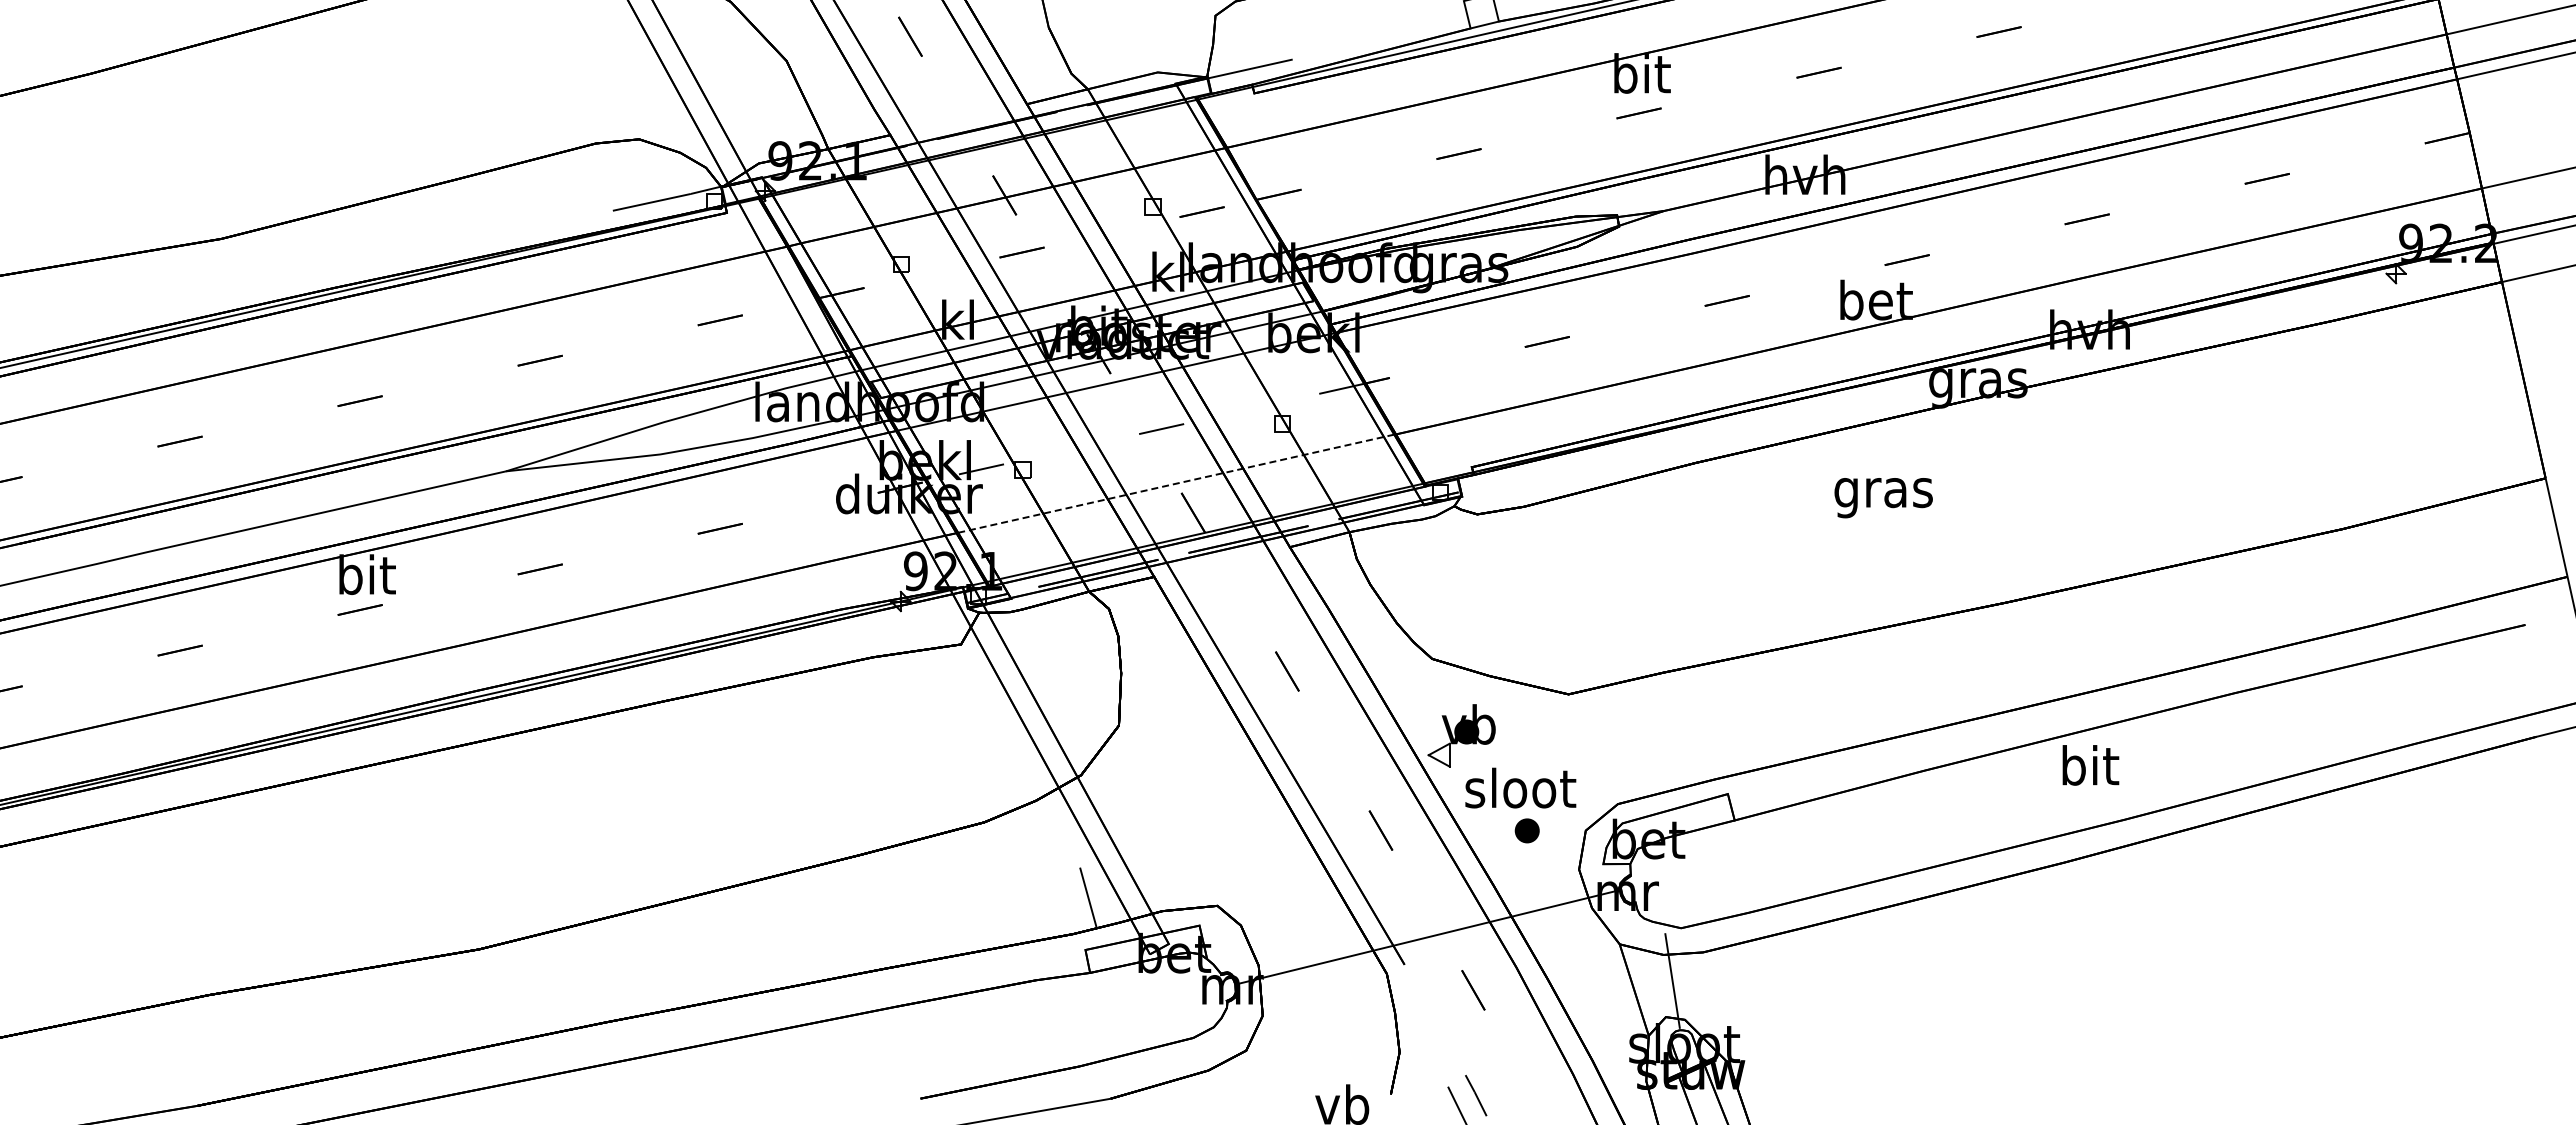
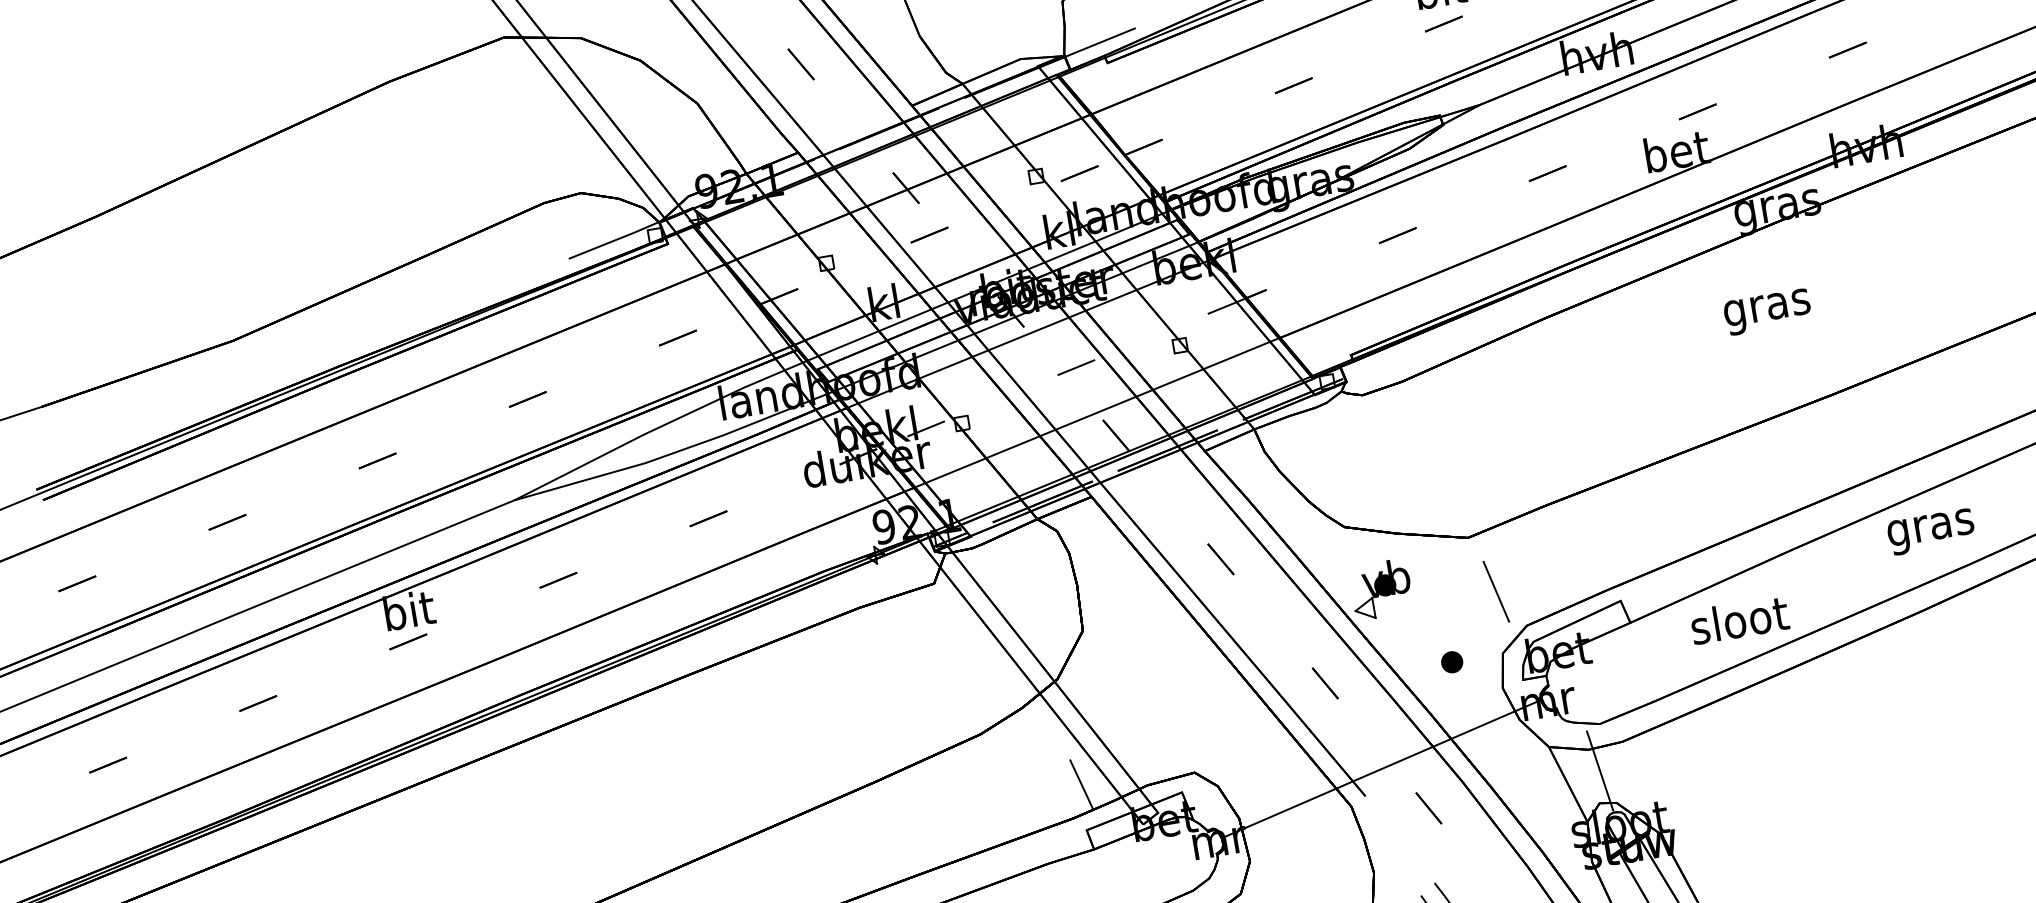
line: (1176, 483) -> (1097, 412), dashed -> solid
text: (1883, 498) -> (1767, 312), moved
line: (1589, 760) -> (1495, 592), added
text: (2089, 770) -> (1930, 527), bit -> gras
text: (1520, 787) -> (1739, 619), moved

